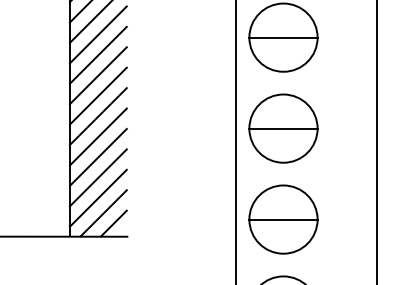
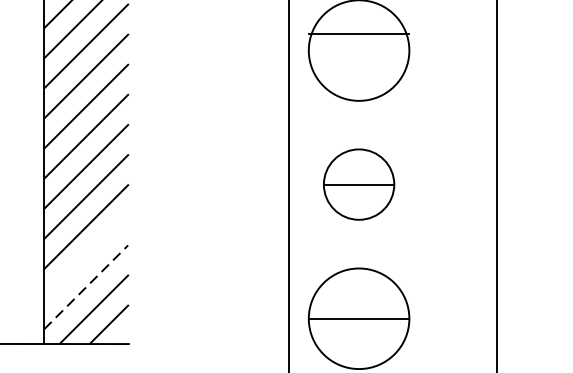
line: (283, 37) -> (359, 34), moved
part: (283, 128) -> (359, 184), size x0.7
line: (97, 177) -> (84, 256), removed
line: (98, 197) -> (86, 286), solid -> dashed

